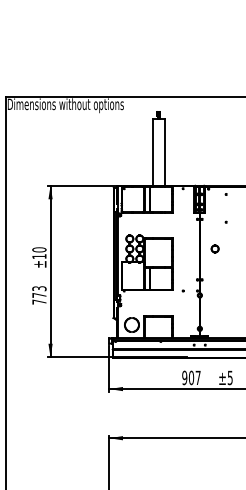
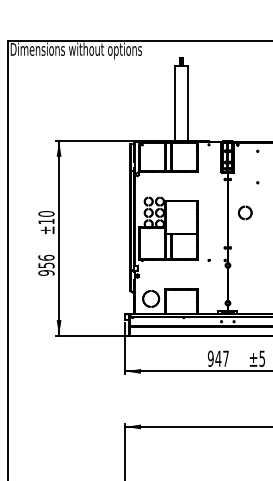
part: (214, 248) -> (244, 212), size x1.6
text: (39, 295) -> (46, 265), 773 -> 956
text: (191, 377) -> (218, 358), 907 -> 947

